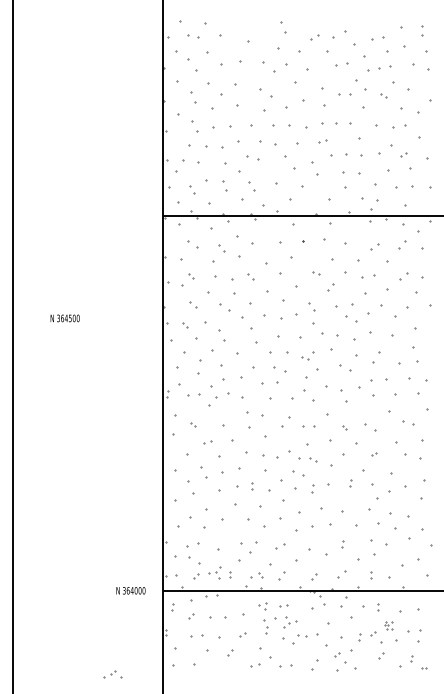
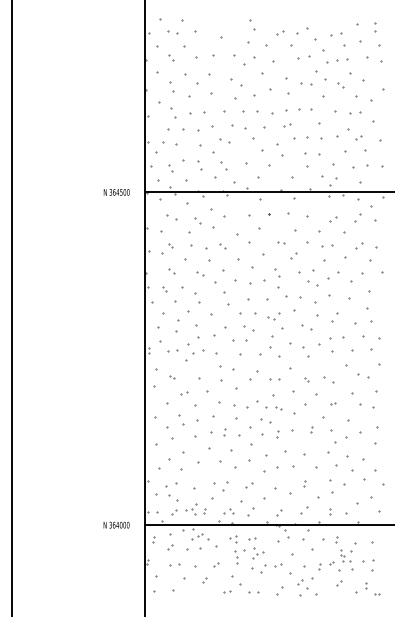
part: (192, 64) -> (171, 57), size x0.62
part: (225, 307) -> (200, 273), size x0.62
text: (64, 318) -> (116, 192), moved
part: (388, 625) -> (345, 556), size x1.67
part: (312, 635) -> (277, 564), size x0.62
part: (112, 674) -> (199, 536), moved

